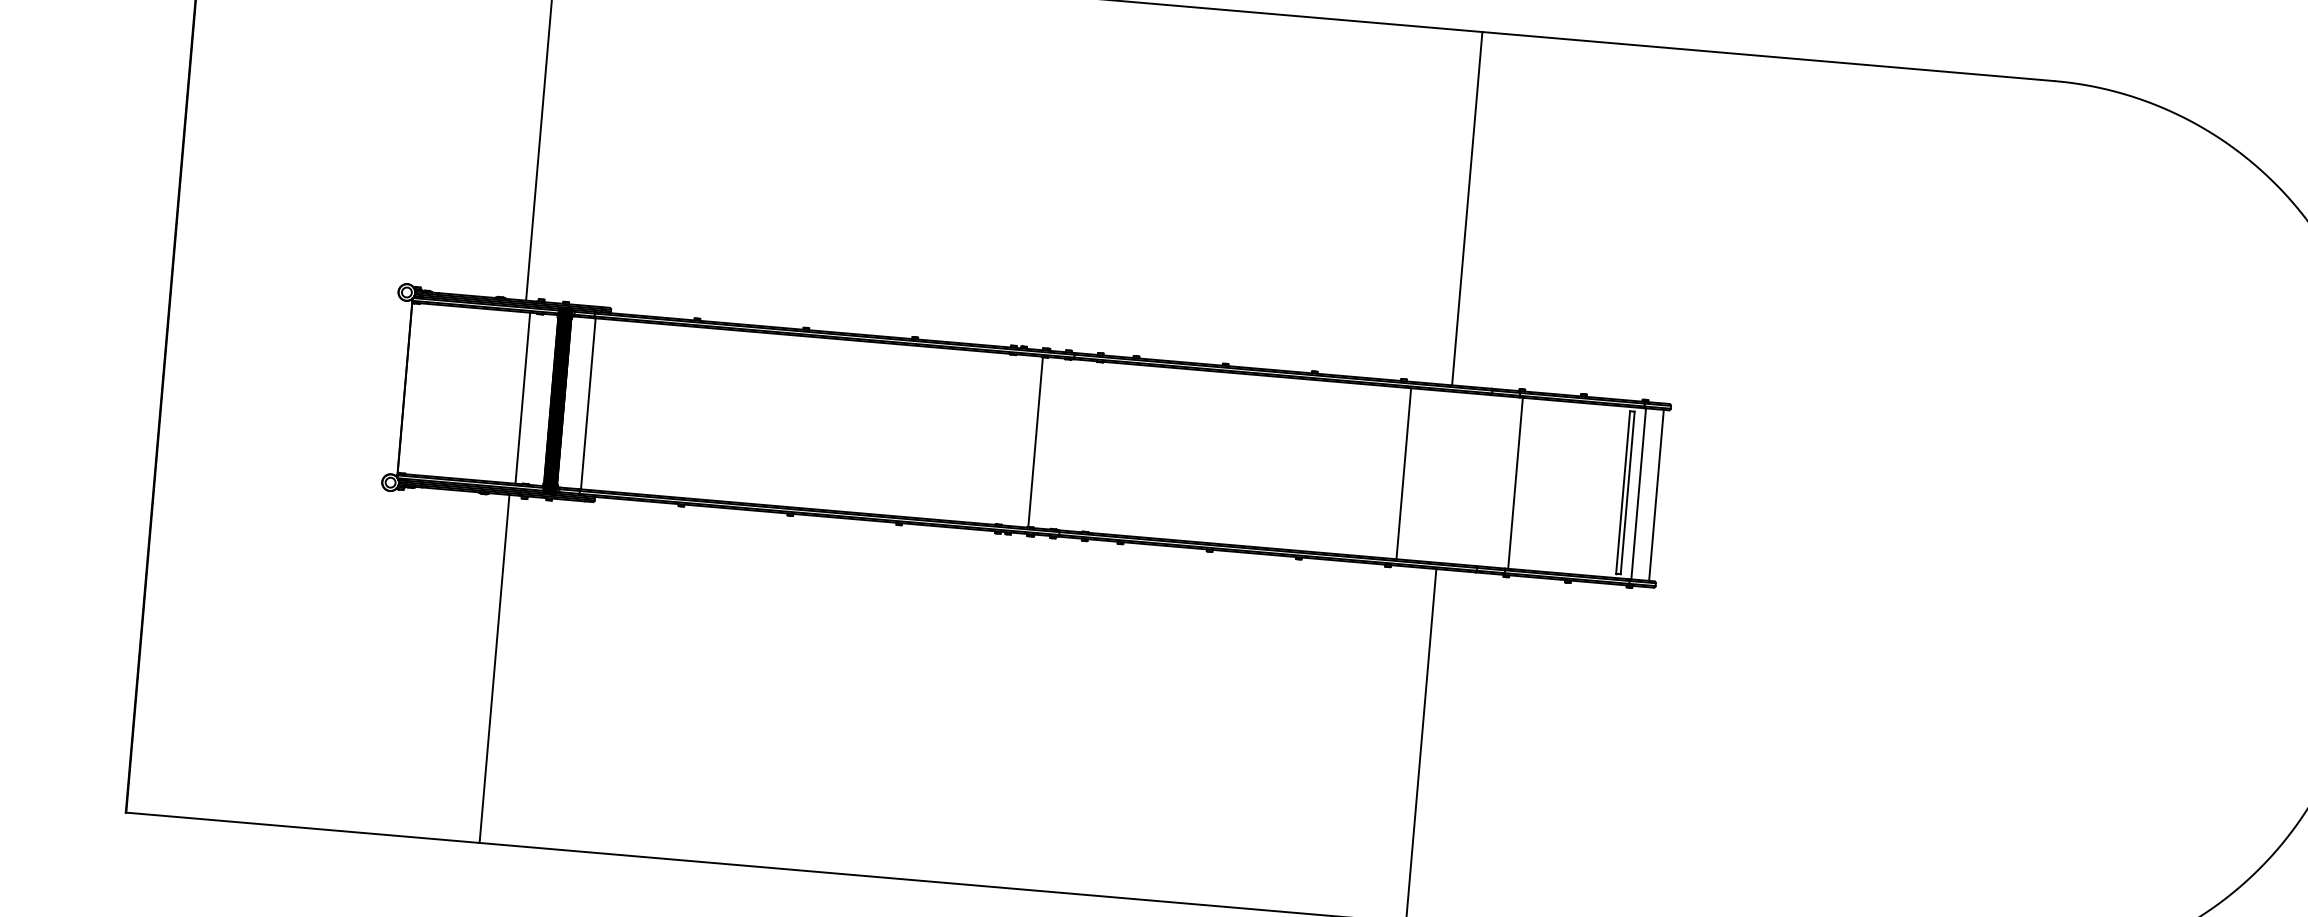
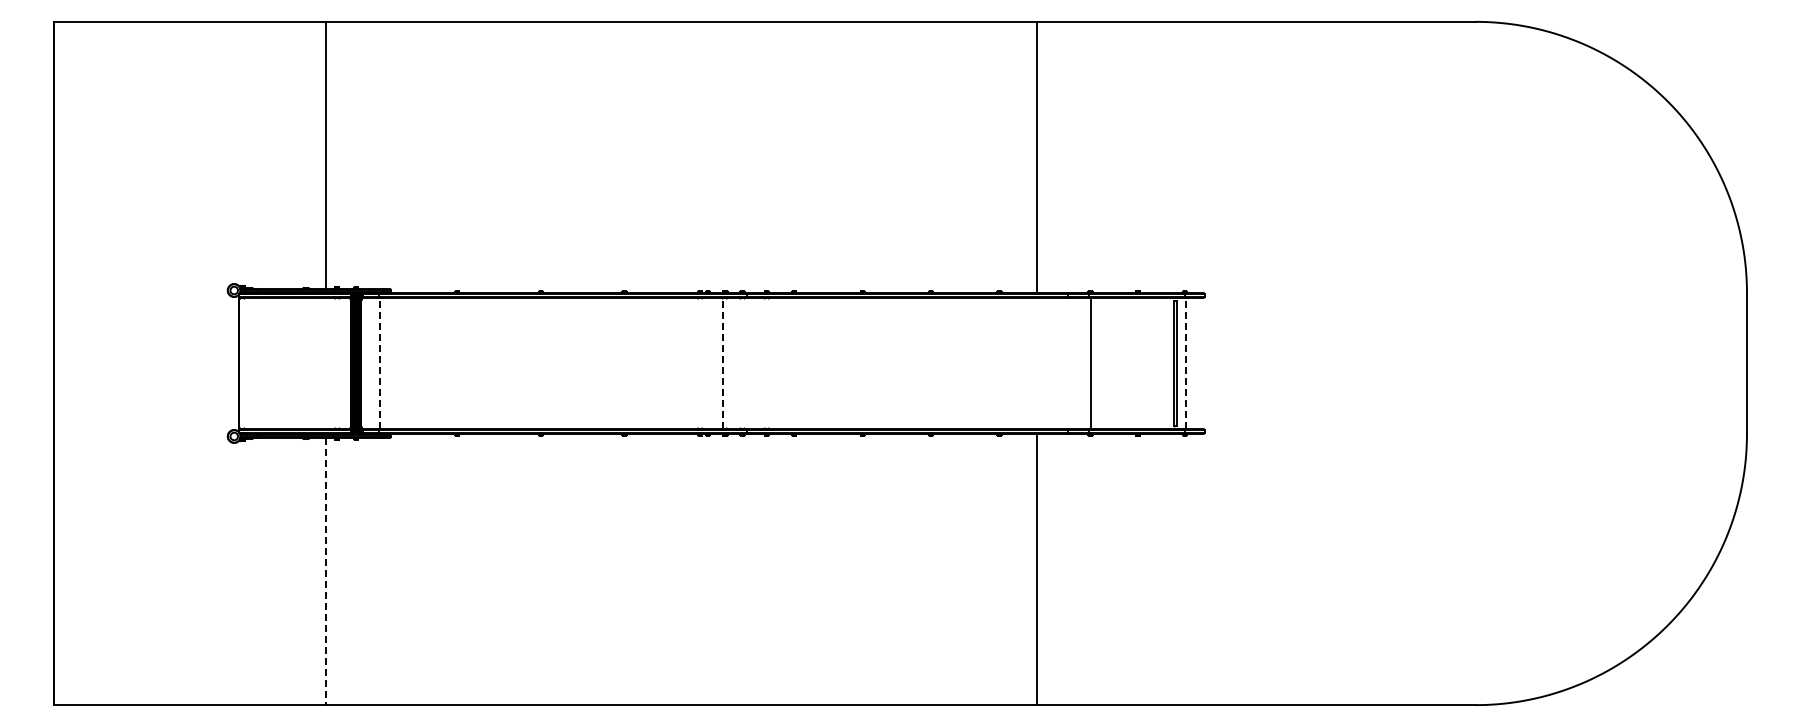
line: (522, 398) -> (329, 363), removed
line: (588, 403) -> (379, 363), solid -> dashed
line: (1034, 442) -> (722, 363), solid -> dashed
line: (1403, 473) -> (1005, 363), removed
line: (1638, 493) -> (1185, 363), solid -> dashed
line: (1656, 495) -> (1199, 363), removed
line: (494, 668) -> (325, 571), solid -> dashed

